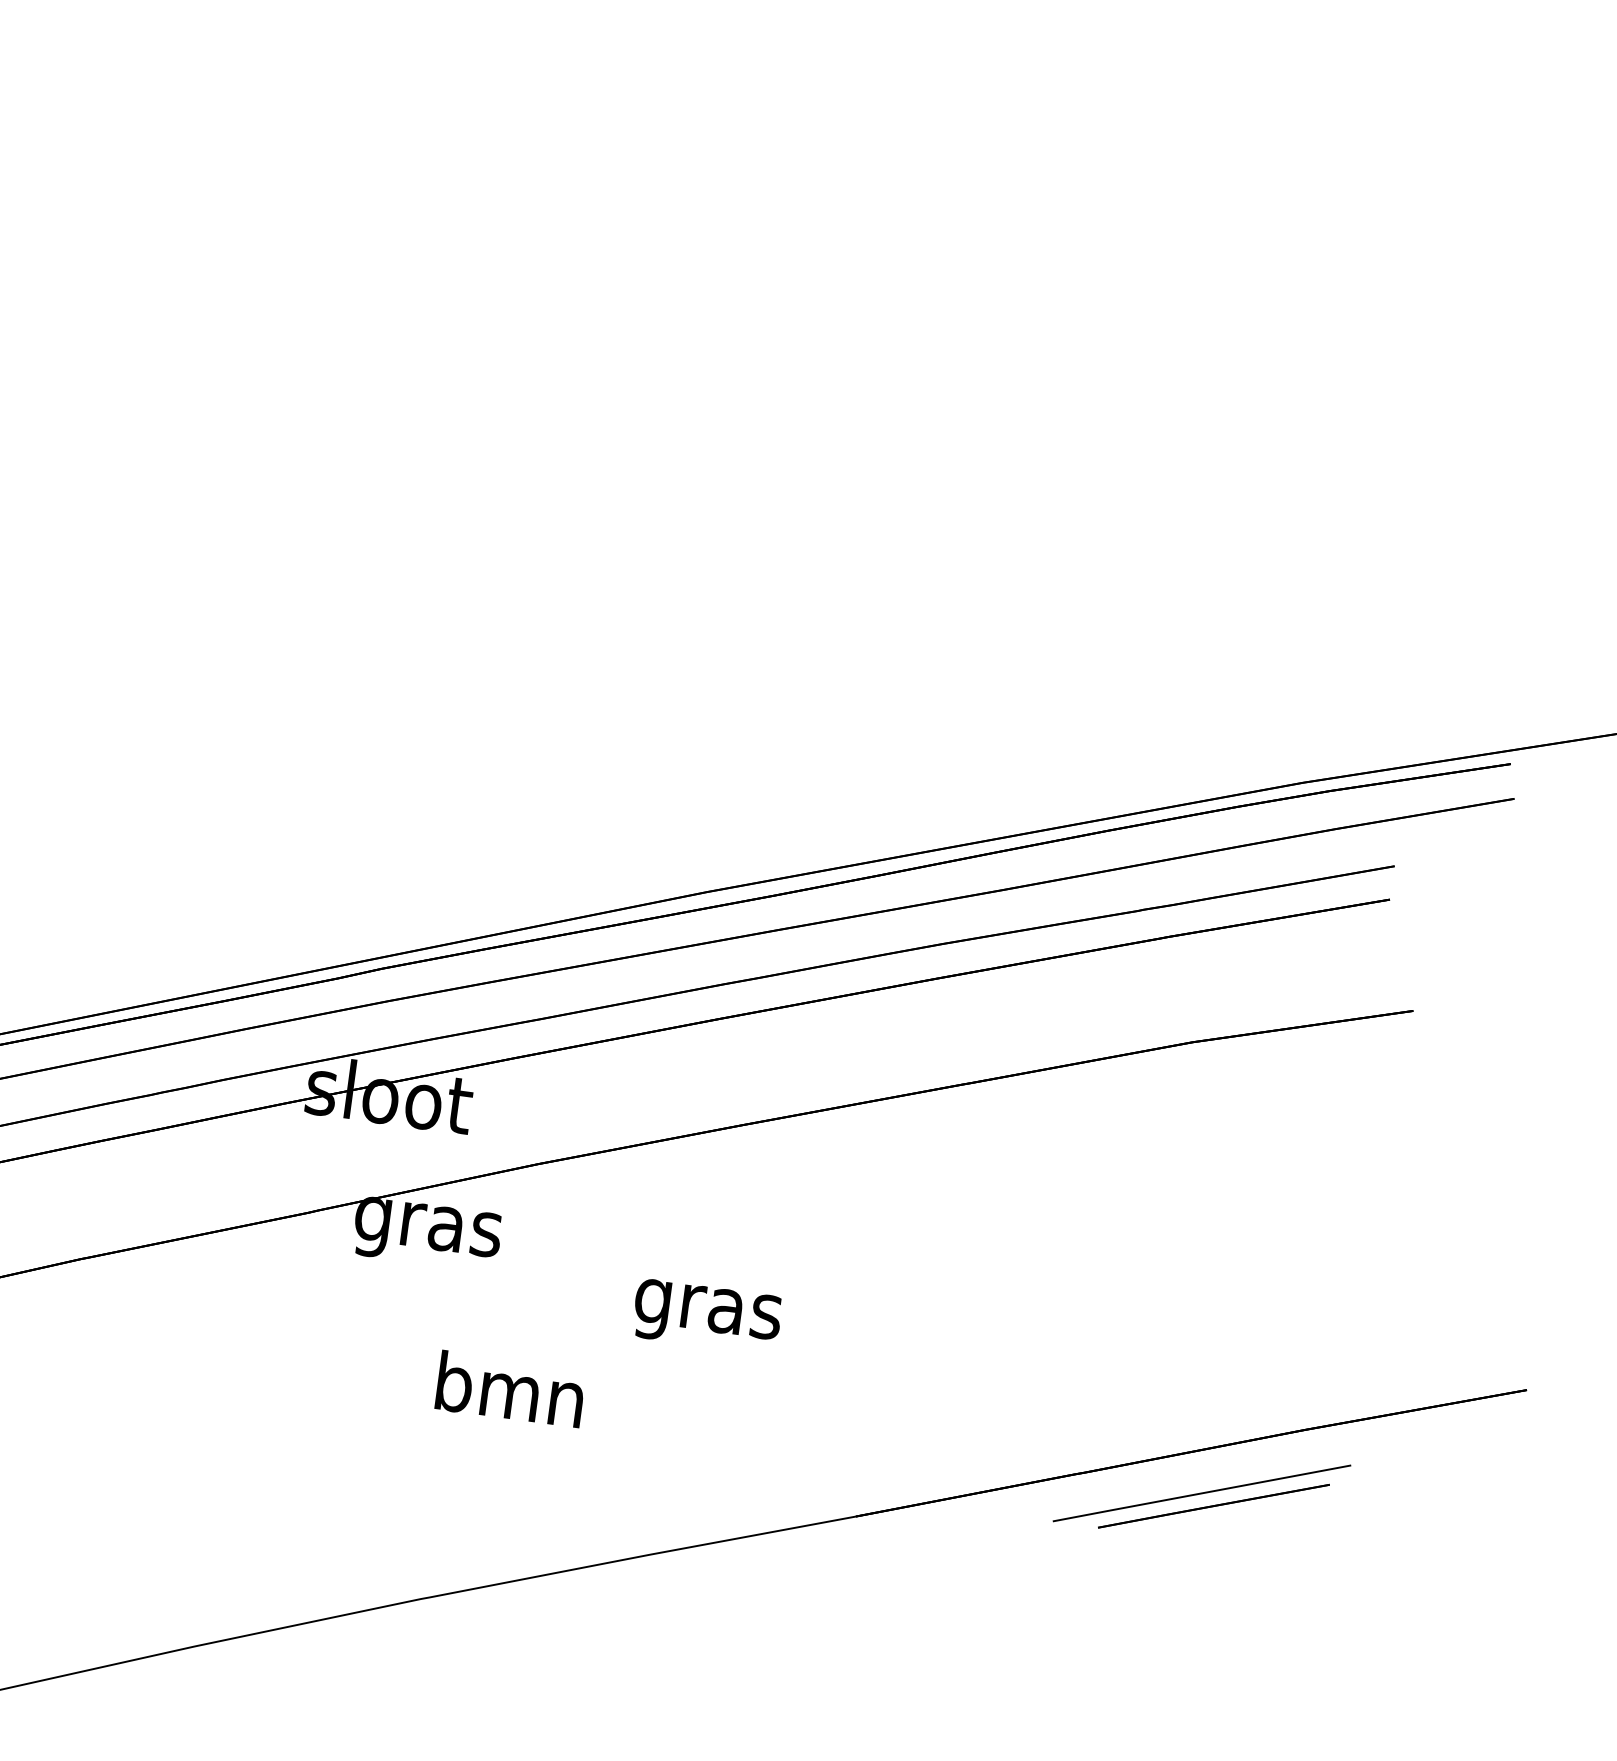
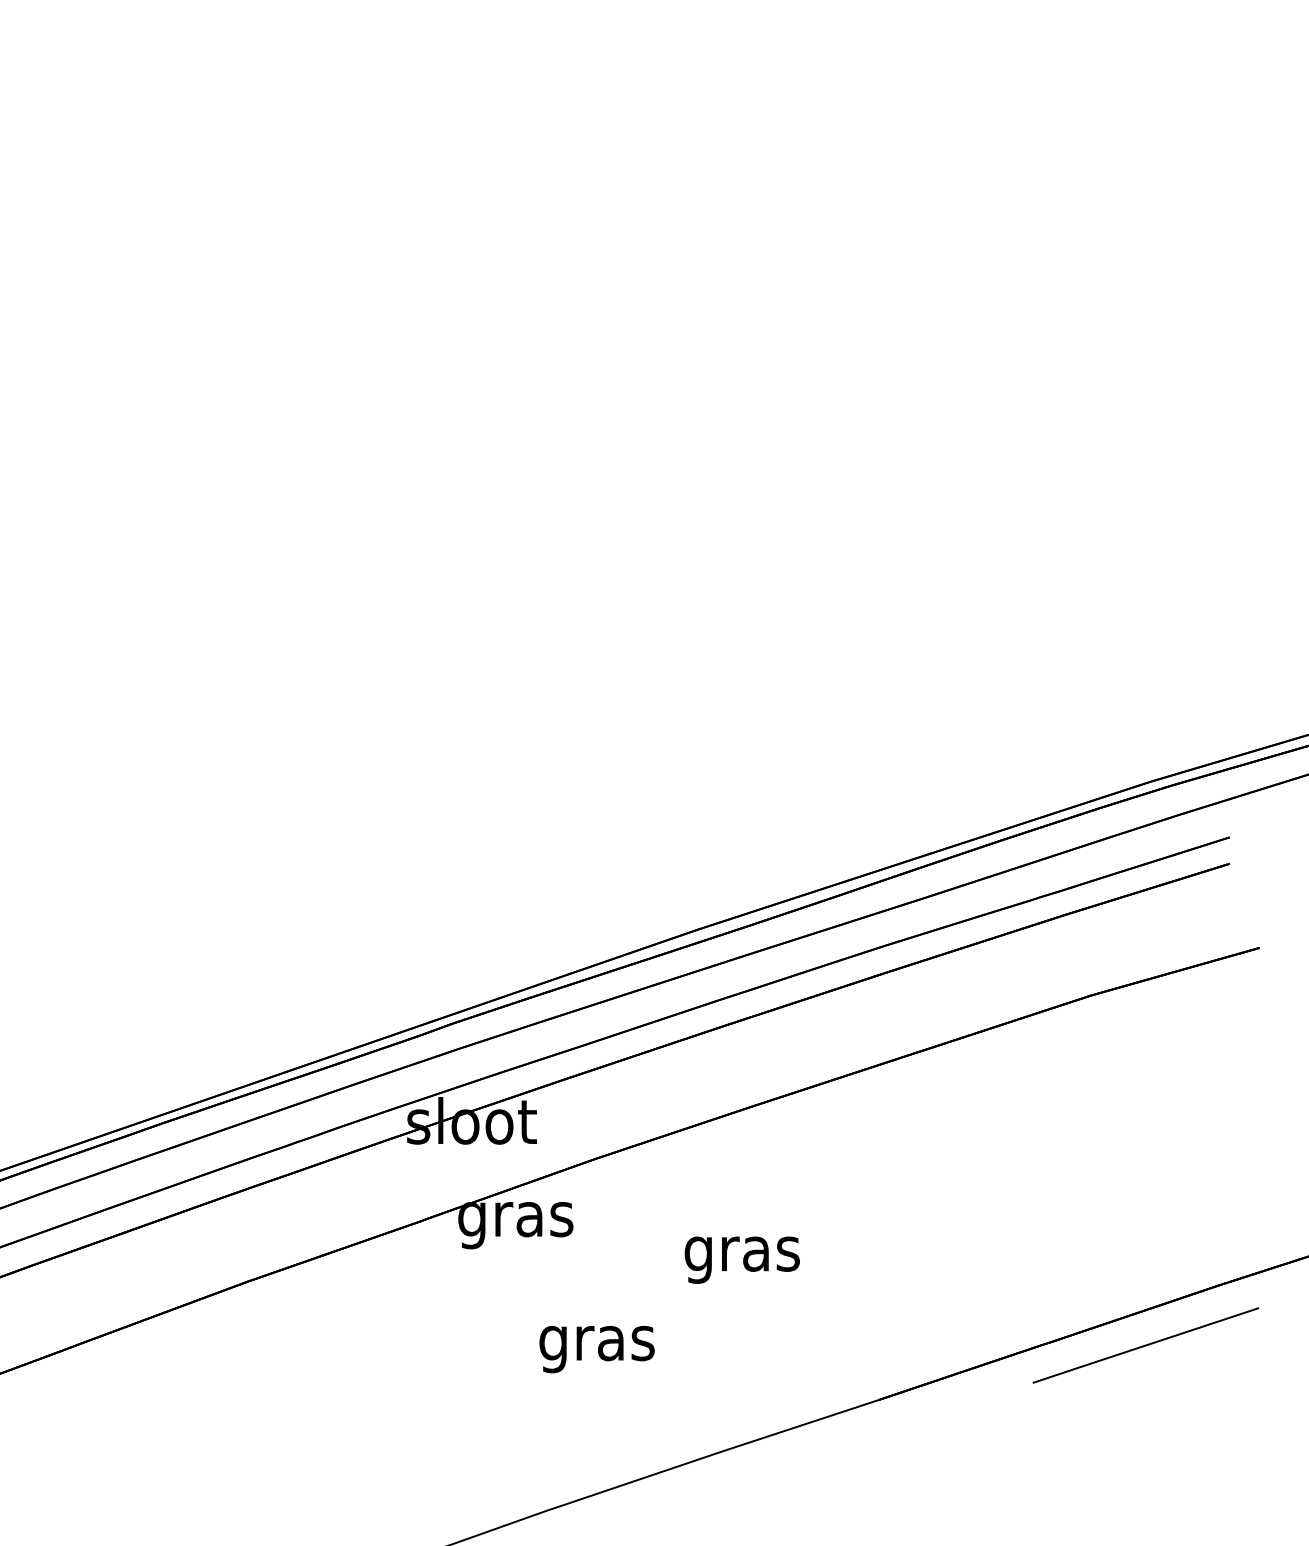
text: (508, 1397) -> (596, 1343), bmn -> gras
line: (1214, 1505) -> (1156, 1353), removed

